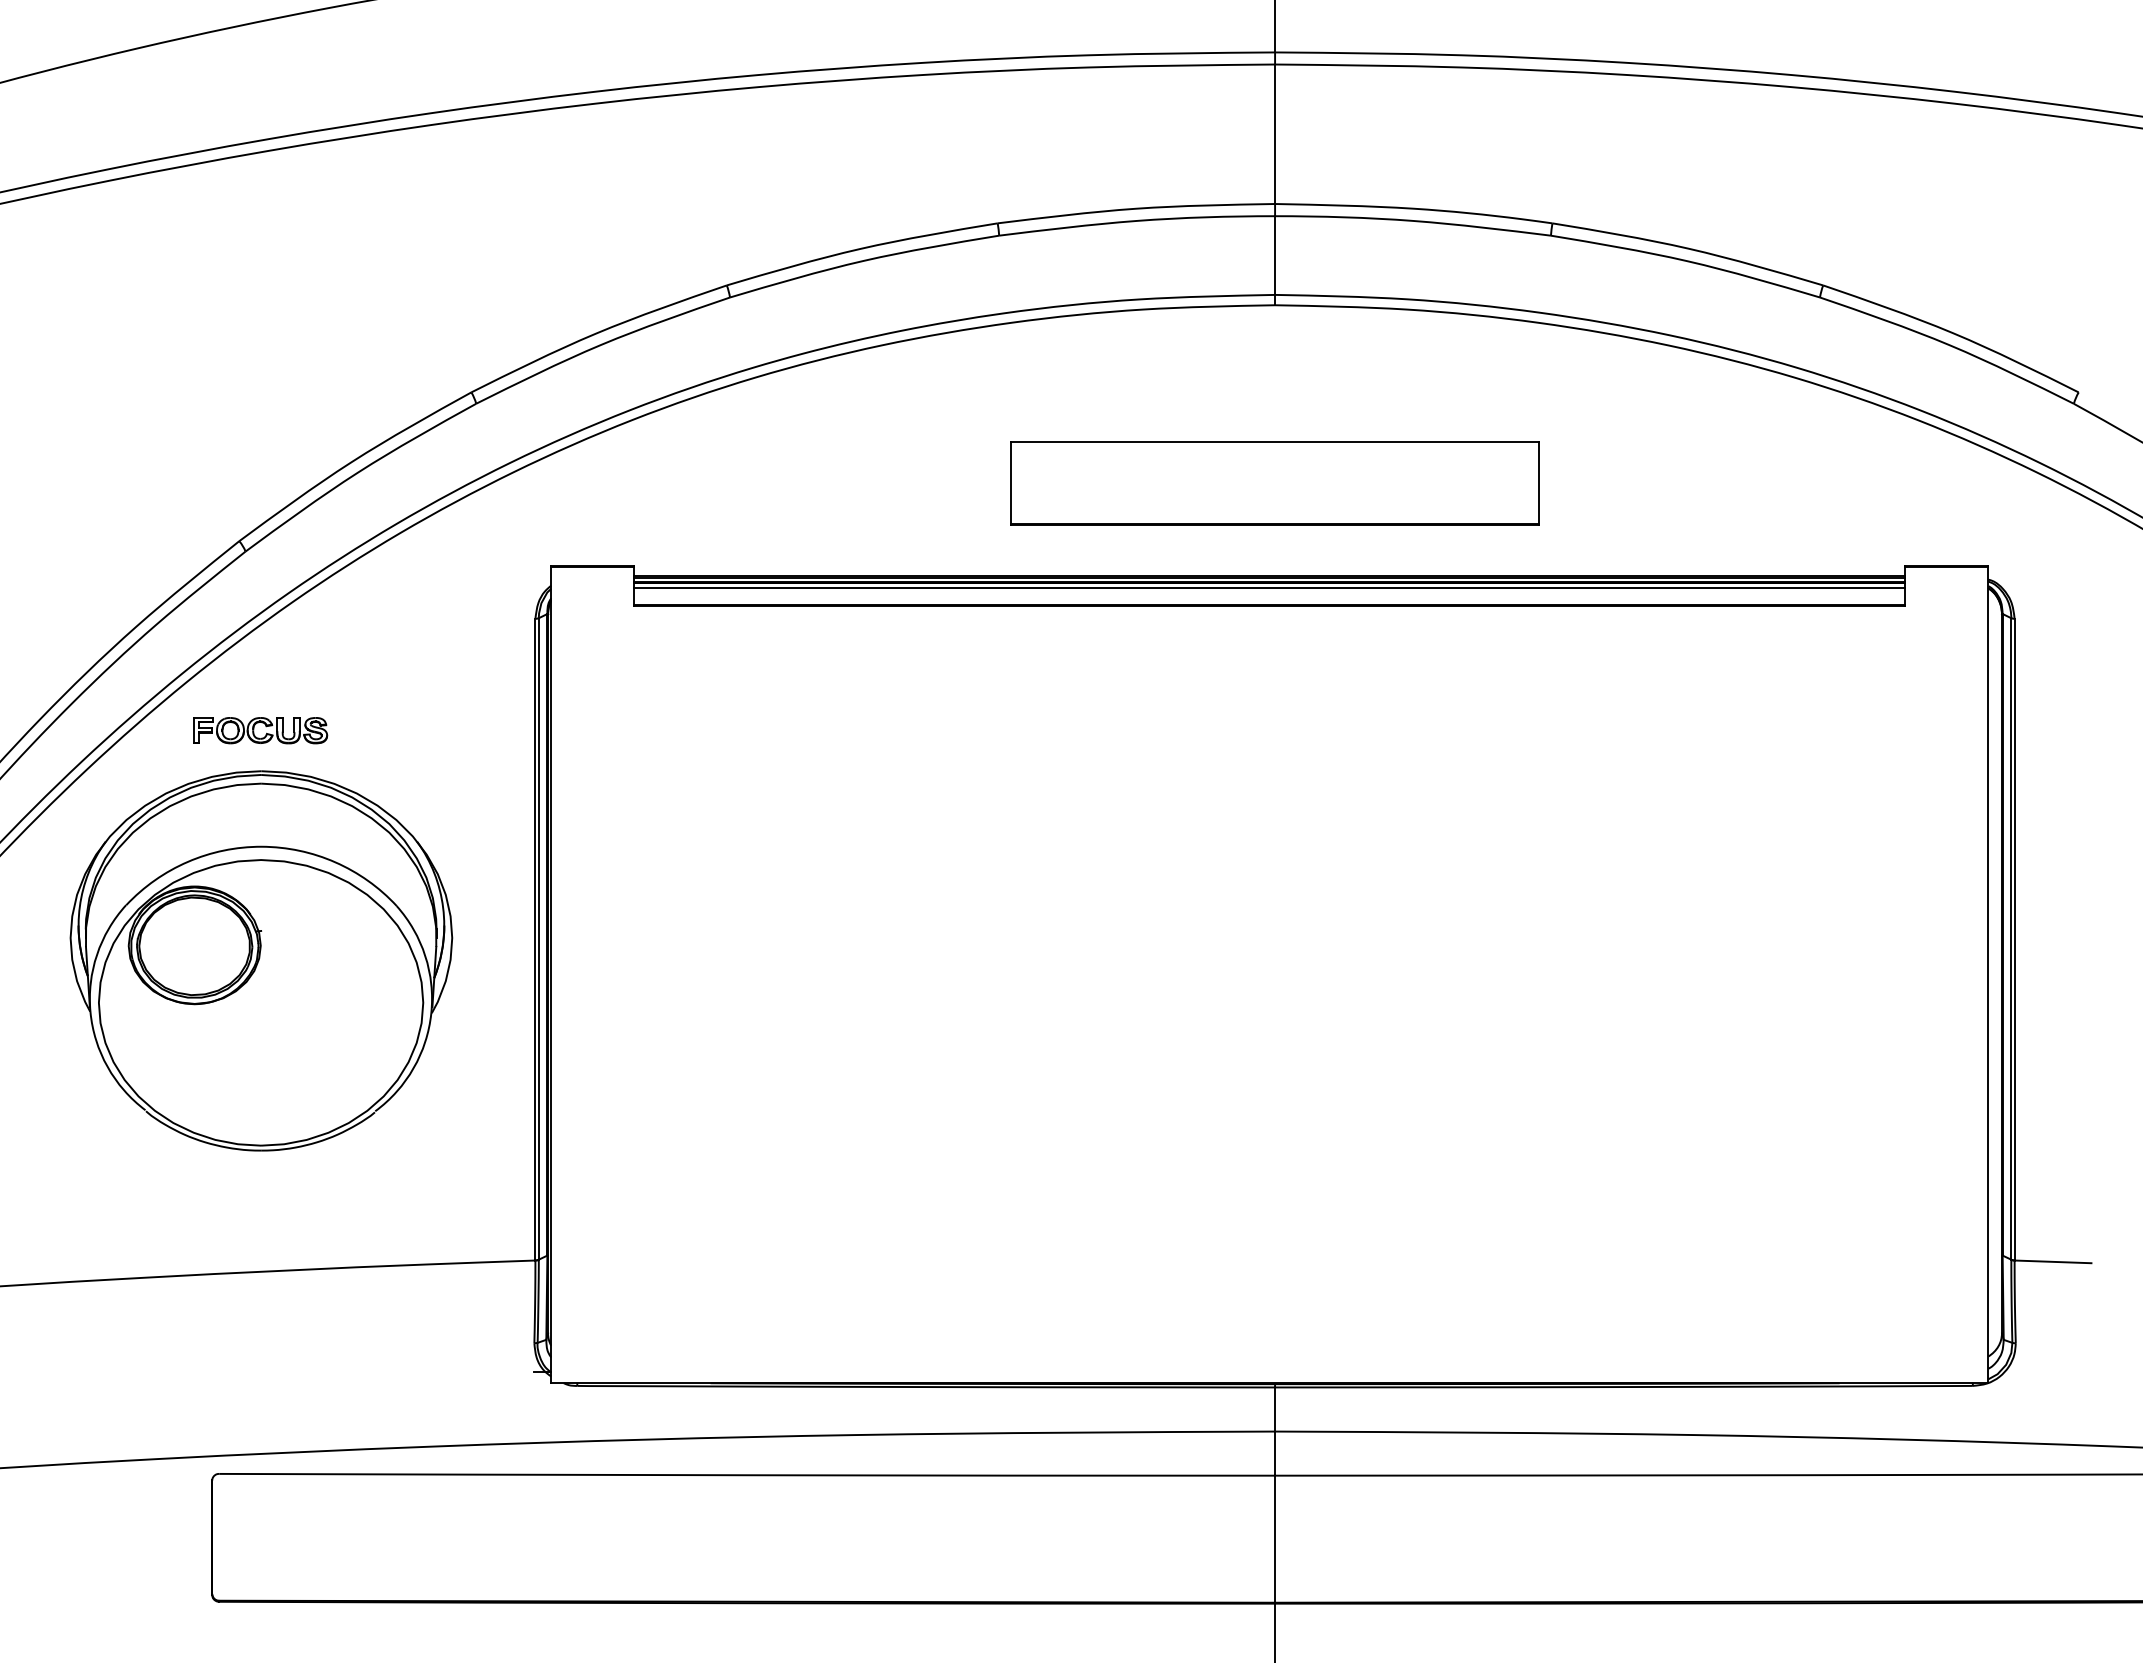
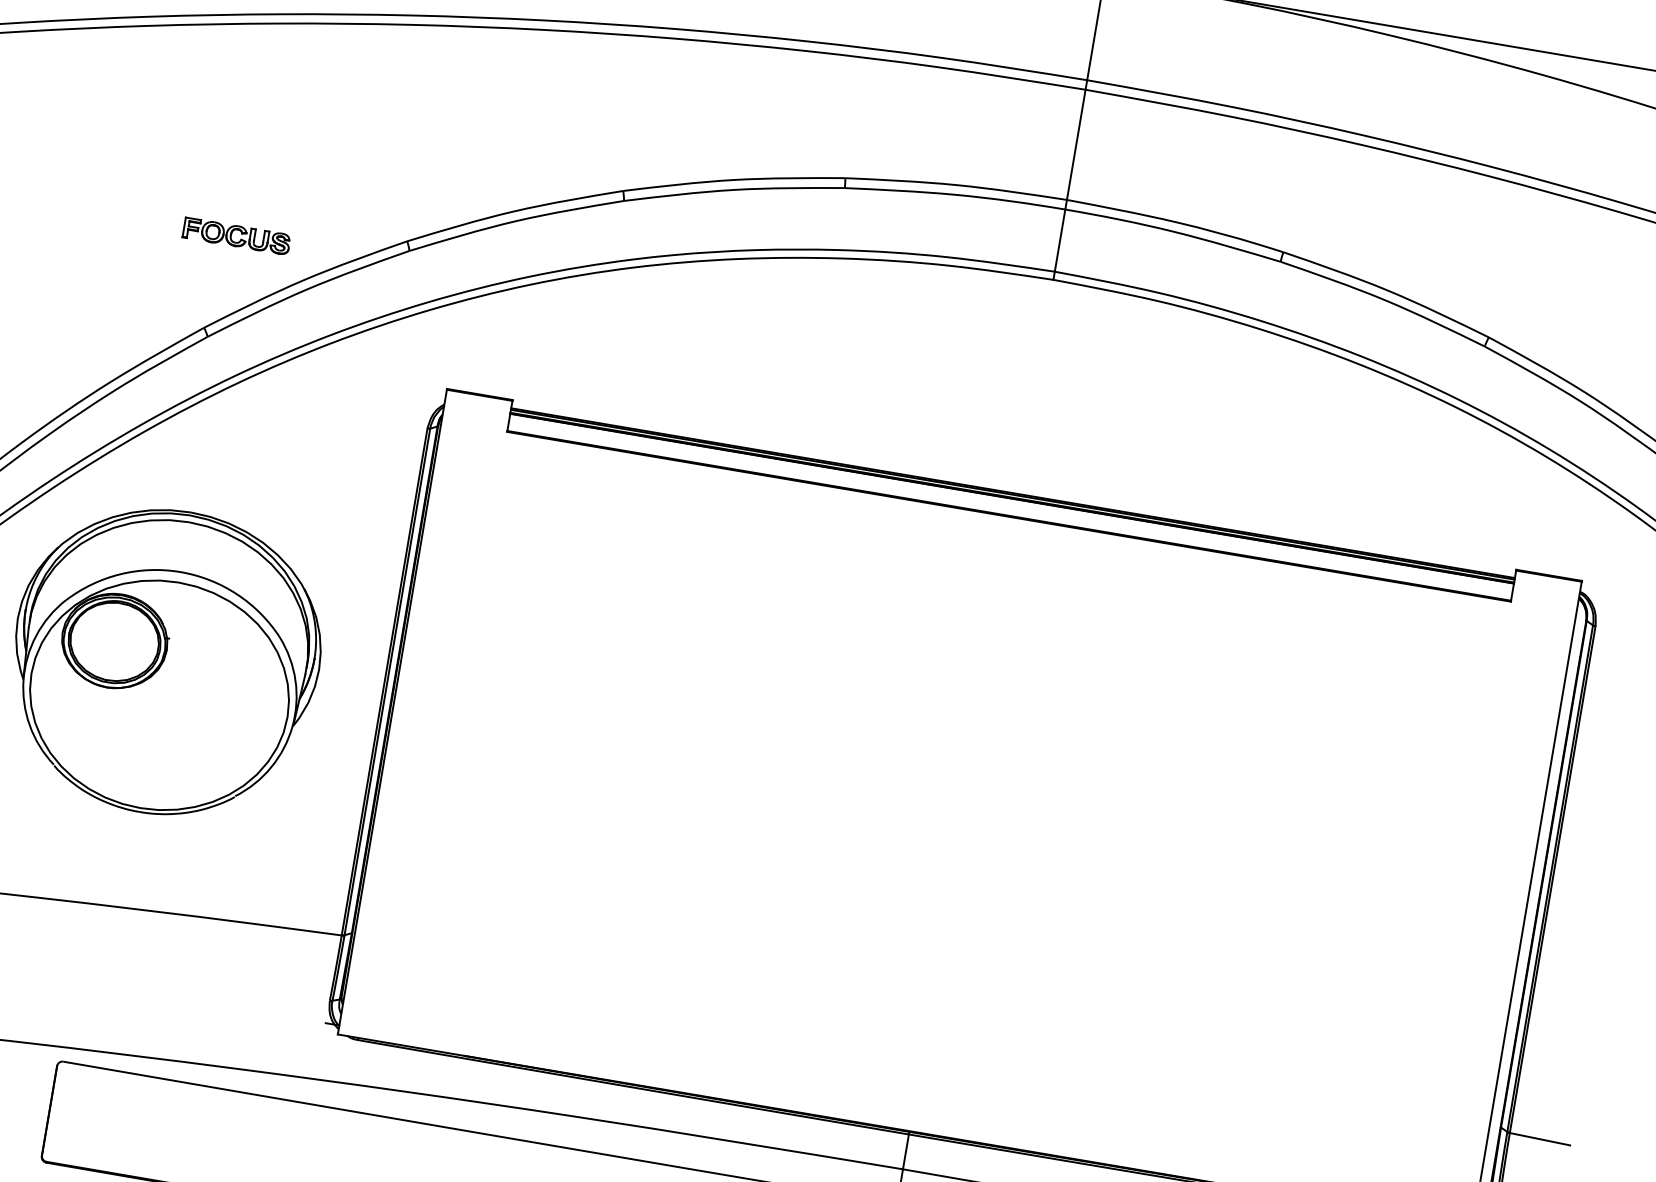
part: (1274, 483) -> (1029, 420), removed
line: (1269, 587) -> (1011, 502), removed
part: (260, 730) -> (236, 236), moved

